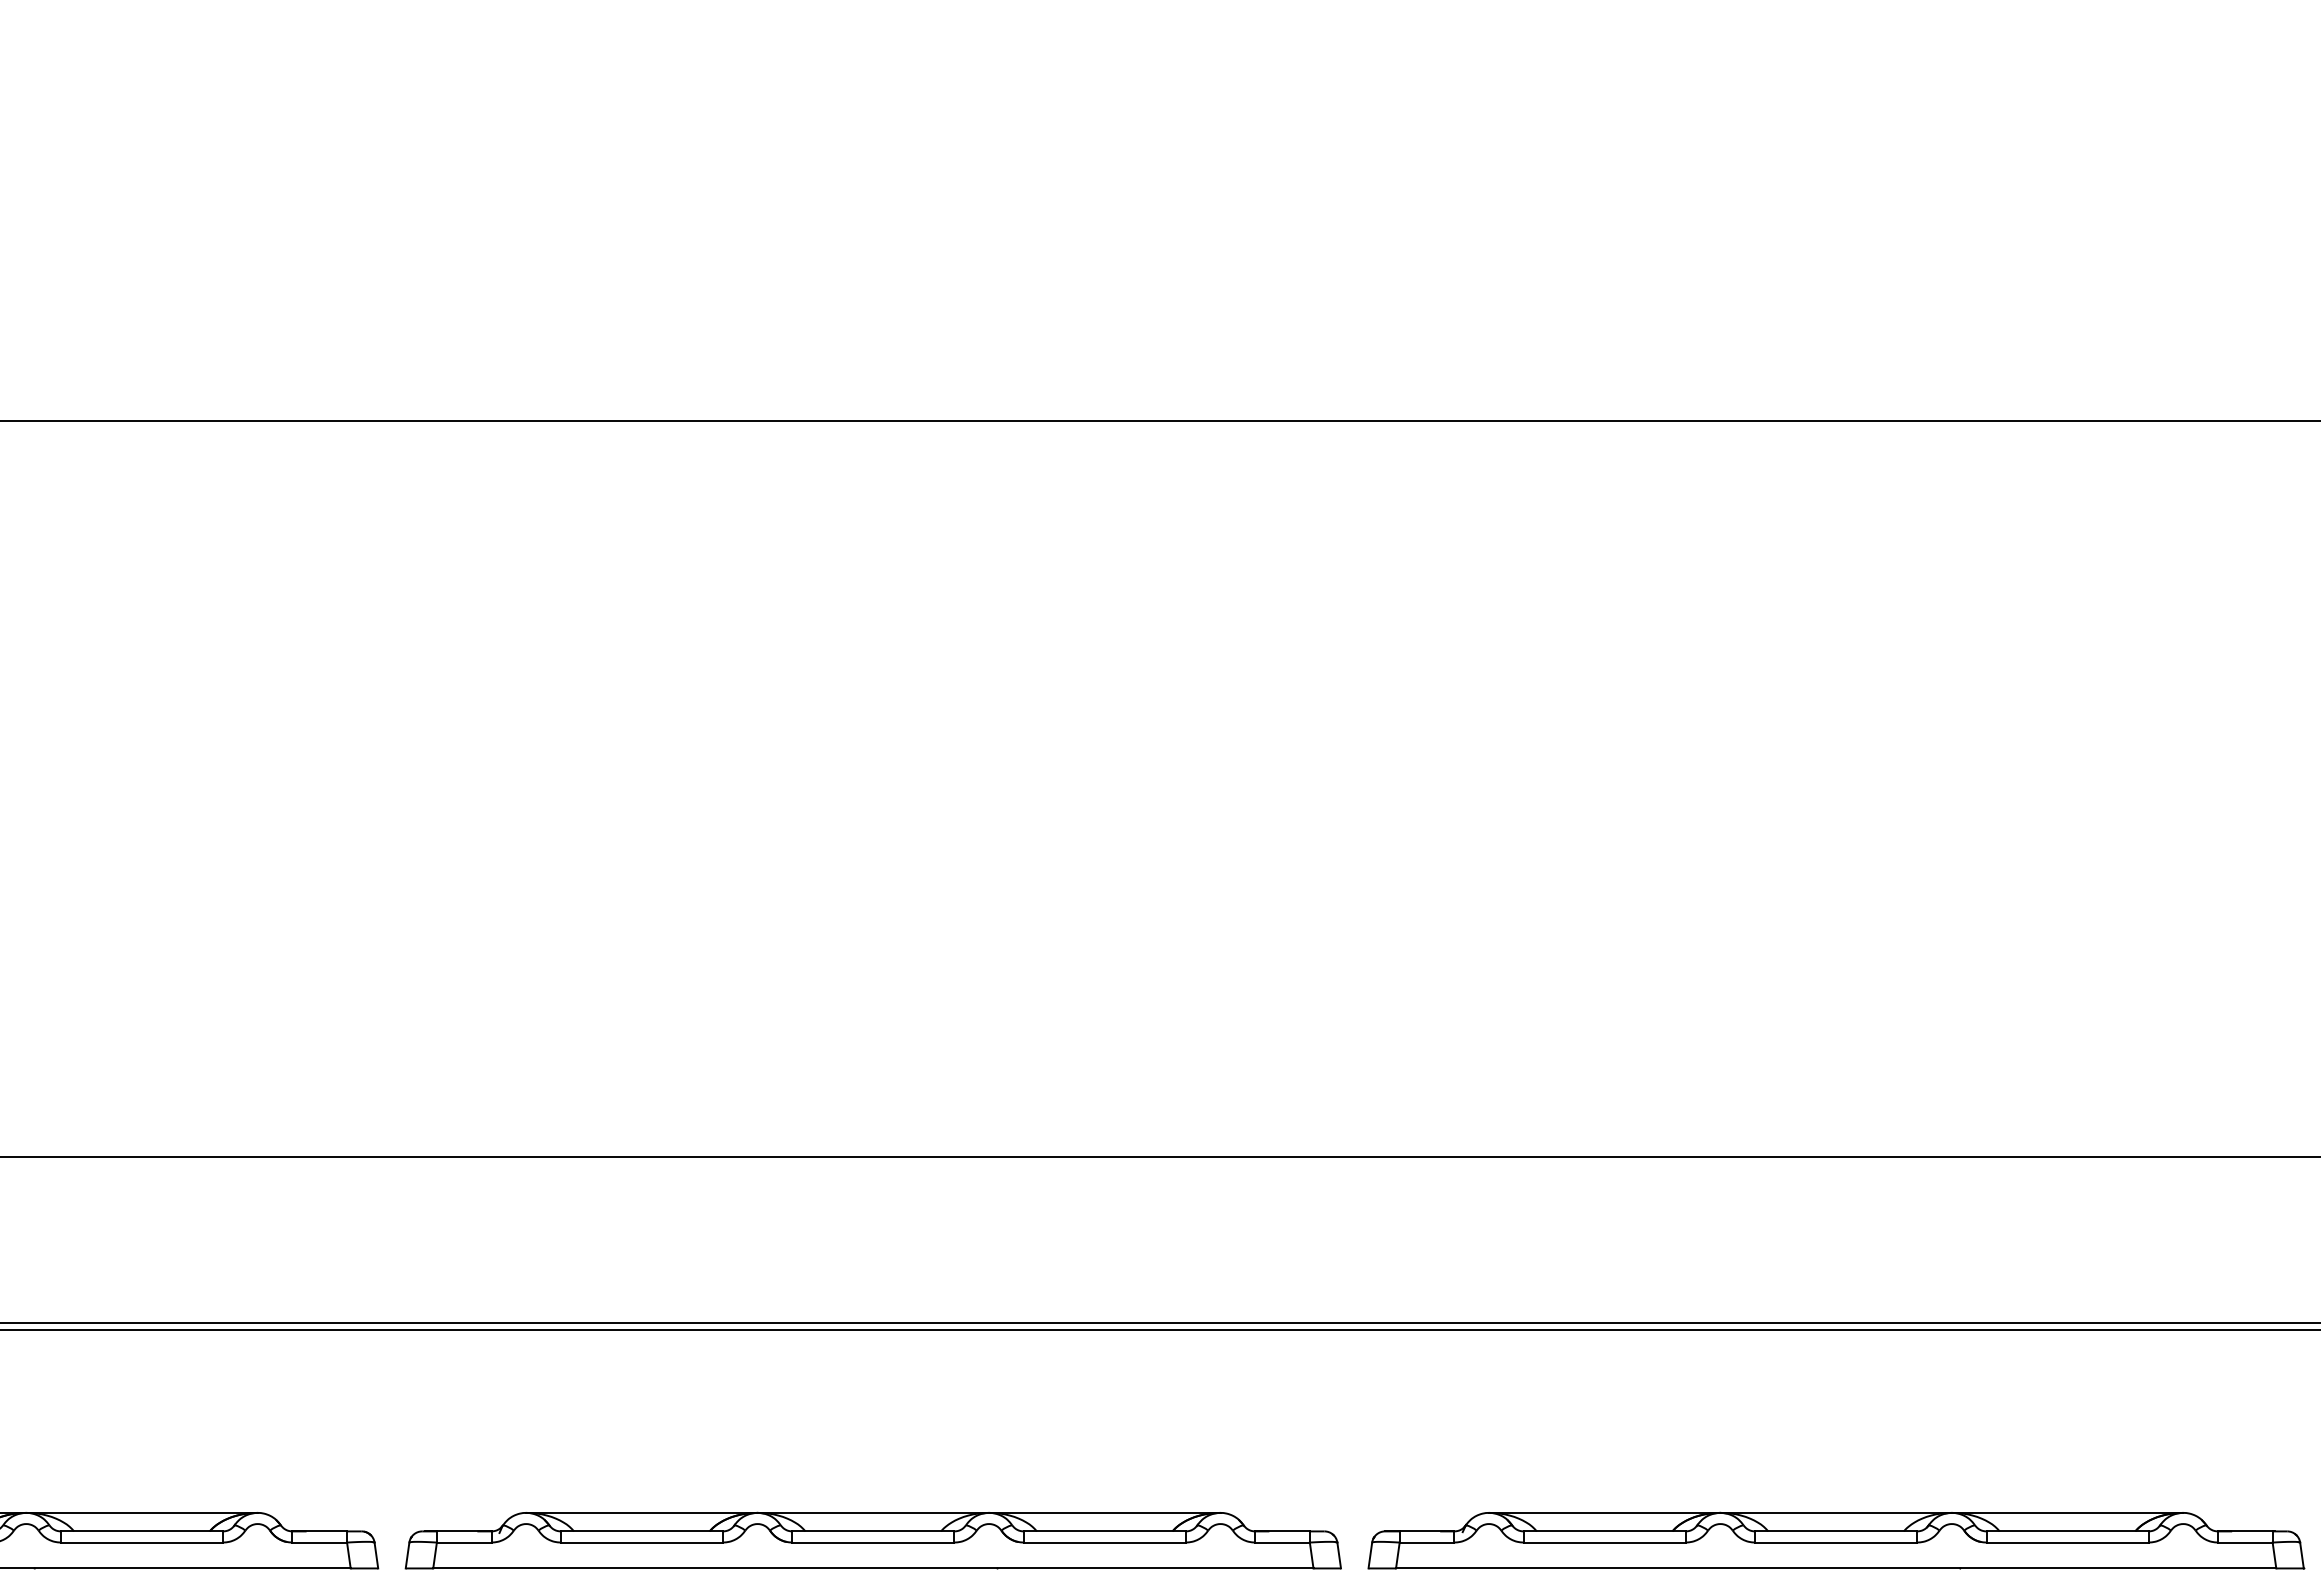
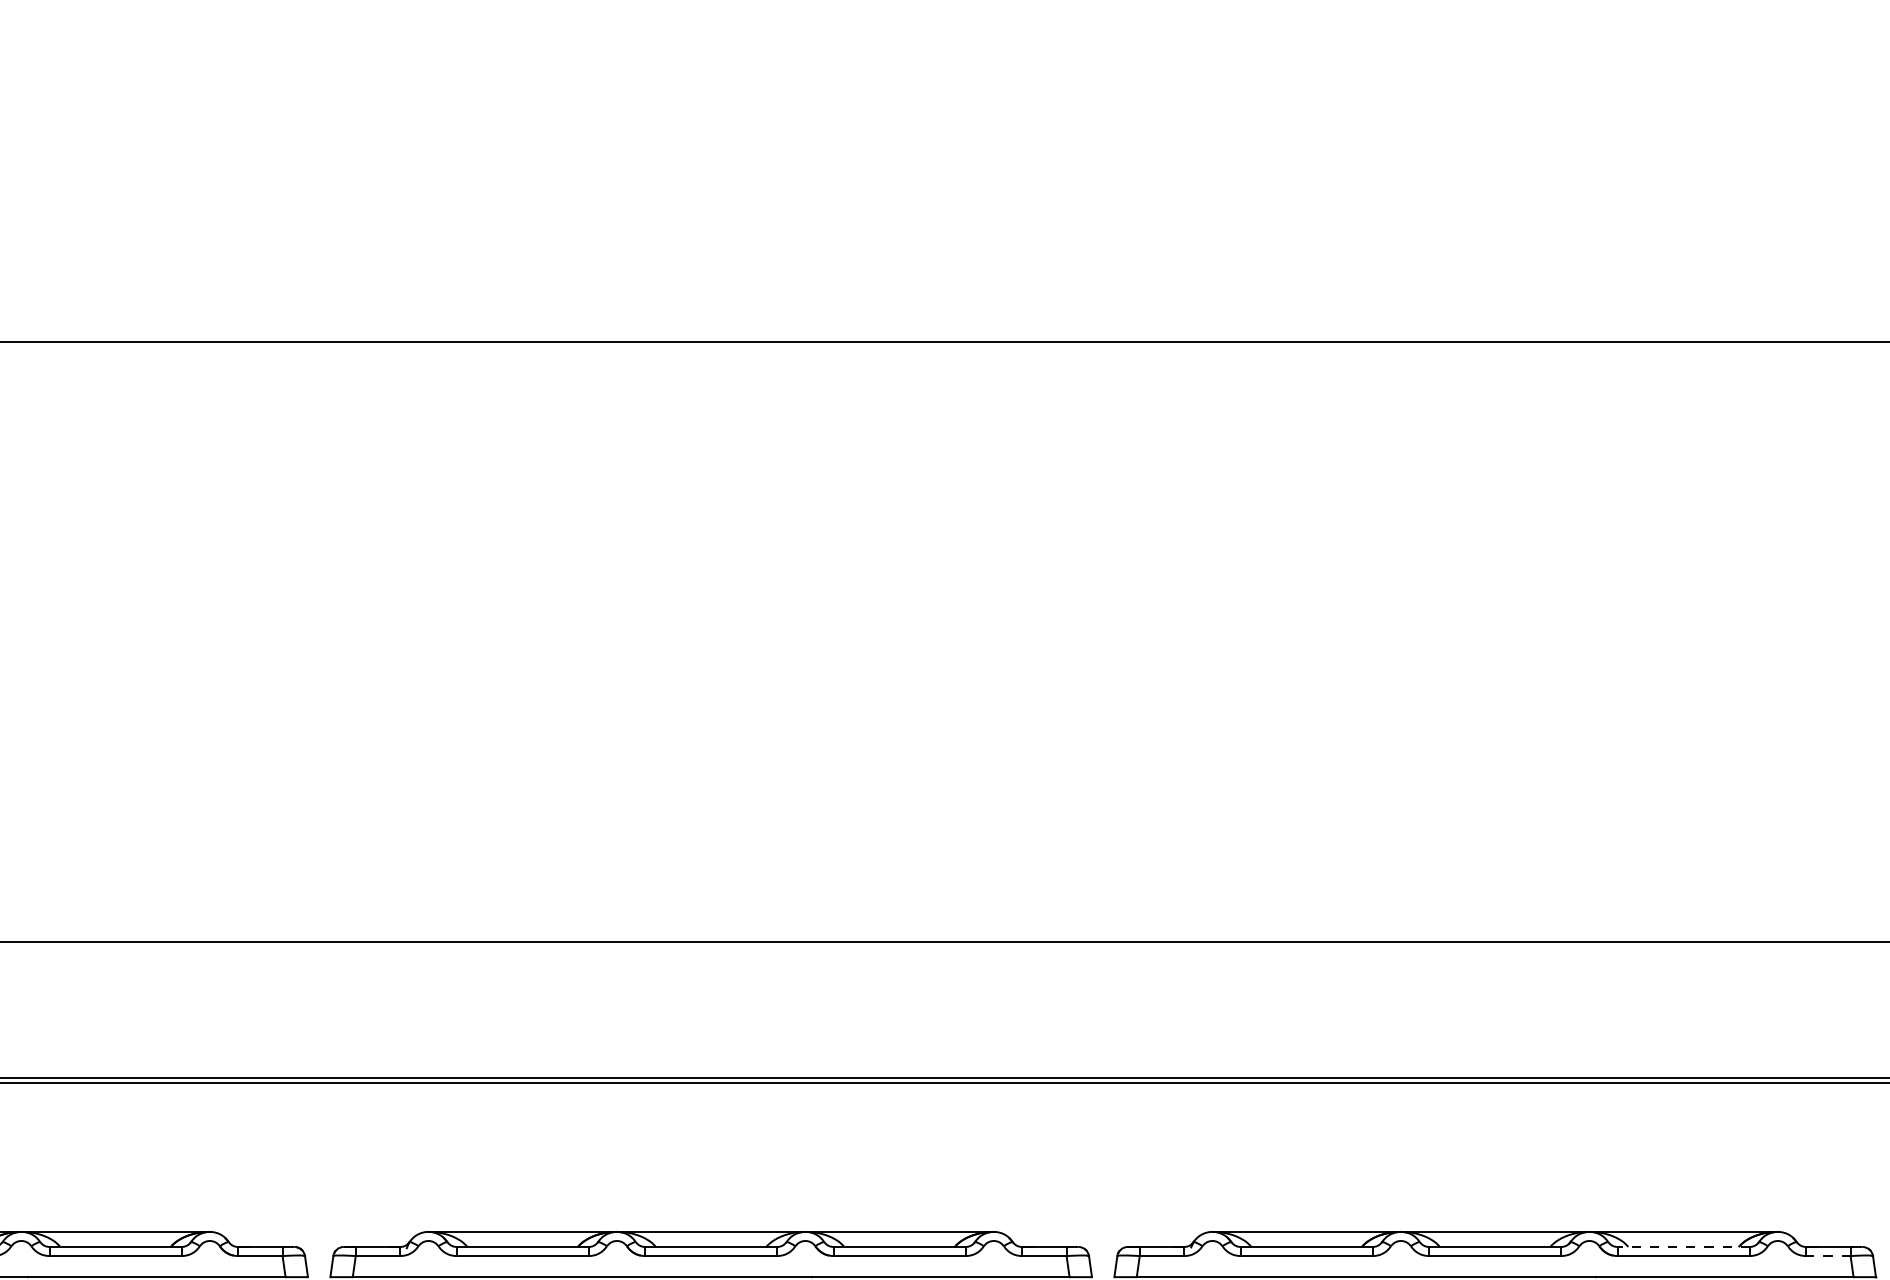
line: (2067, 1531) -> (1683, 1247), solid -> dashed
line: (2244, 1542) -> (1827, 1256), solid -> dashed

